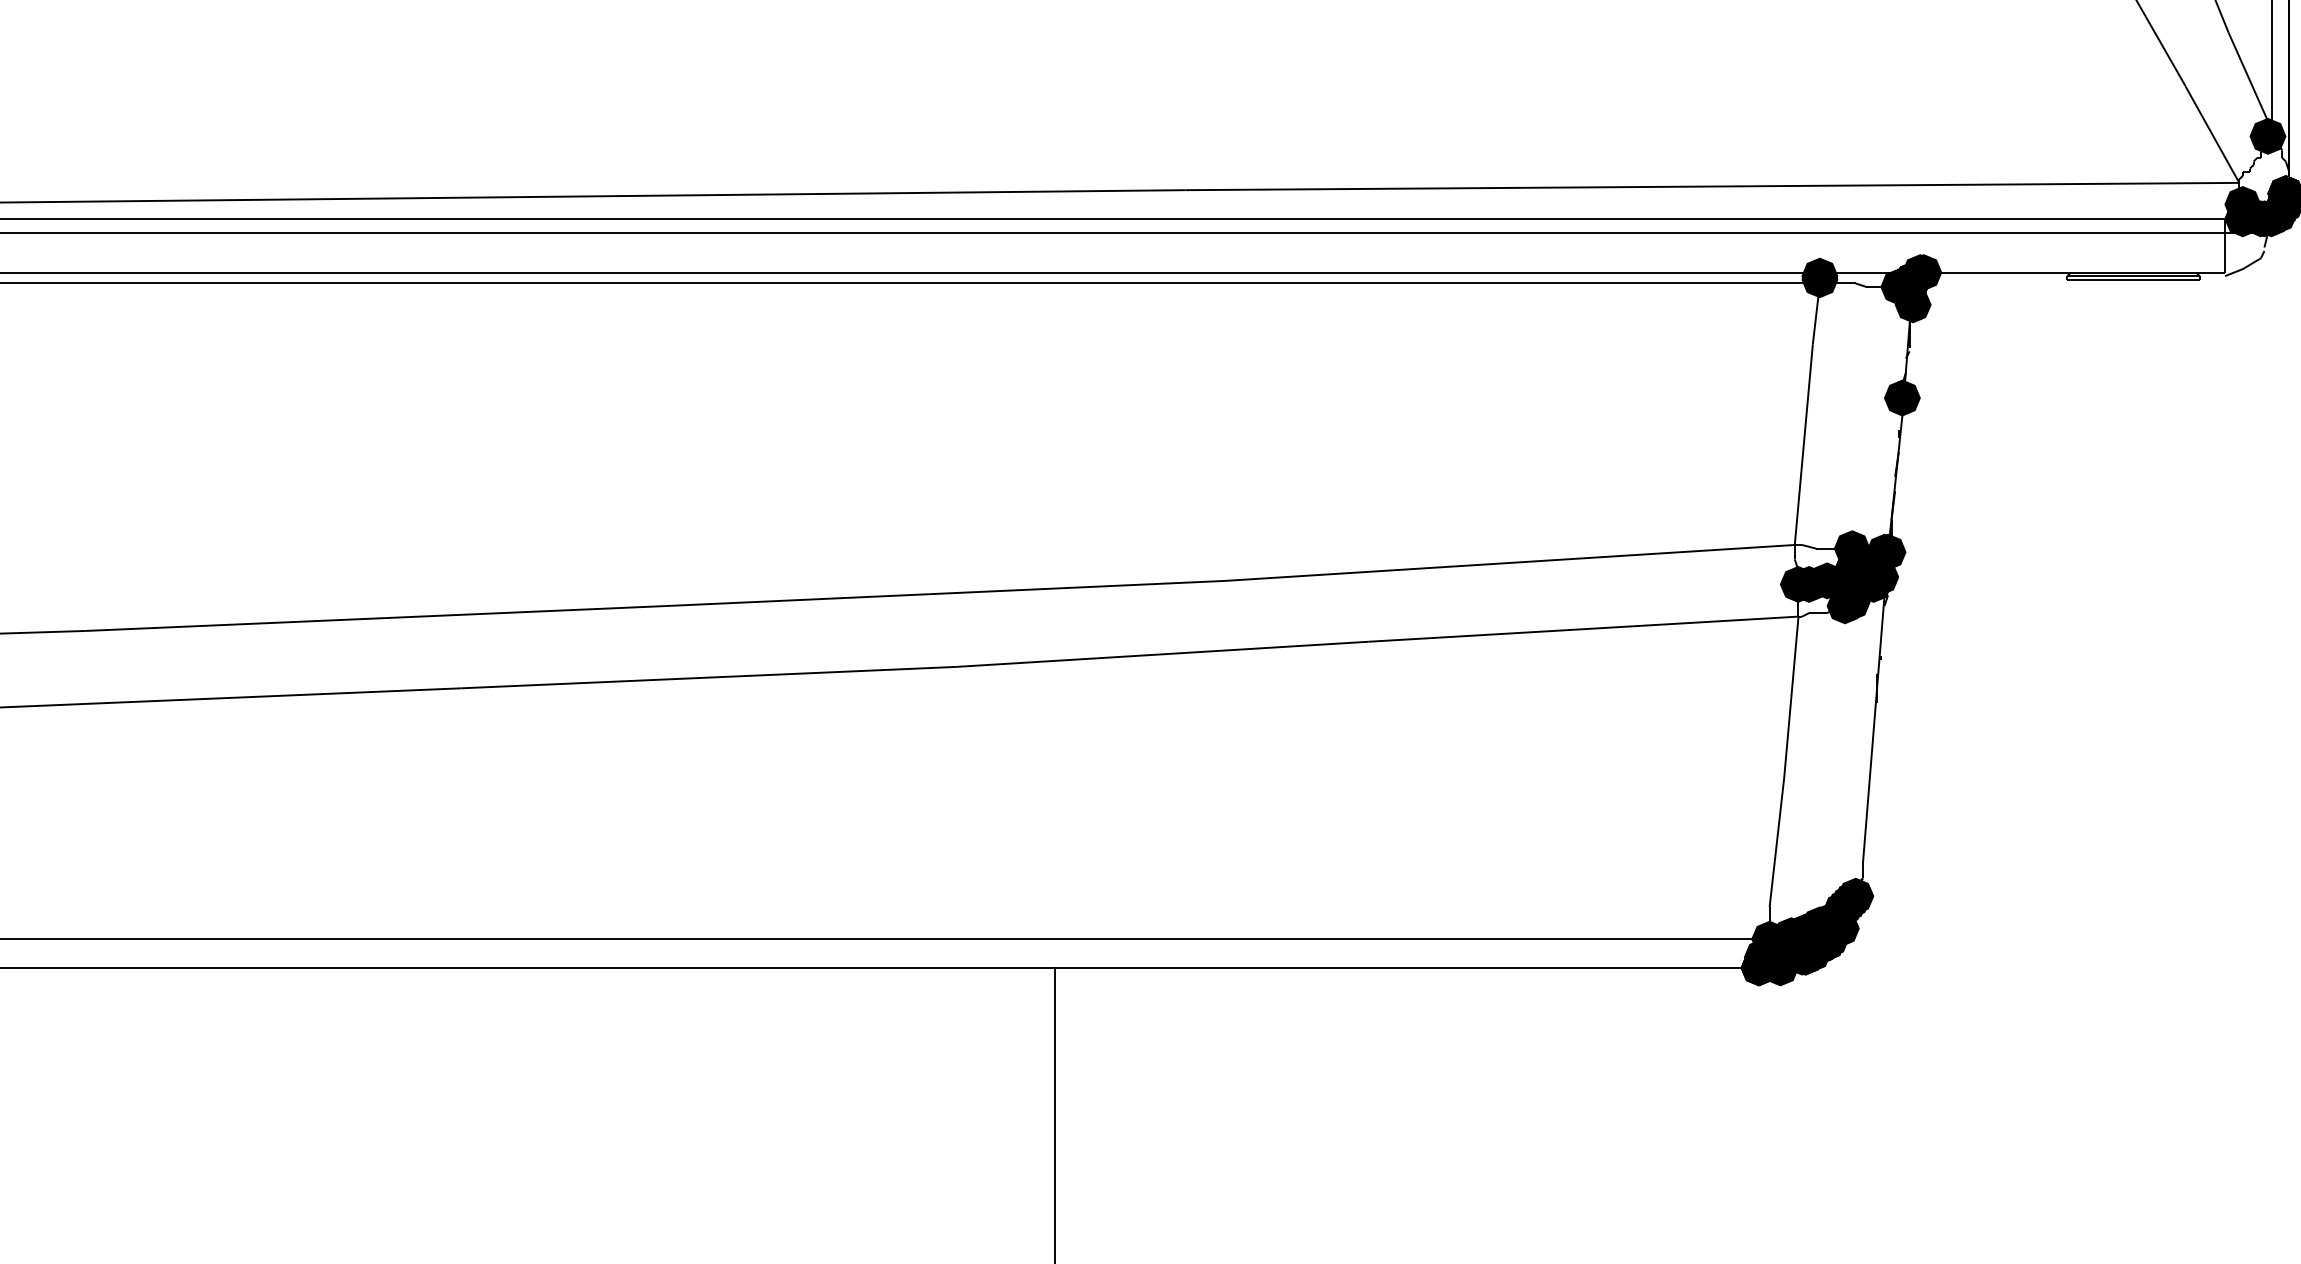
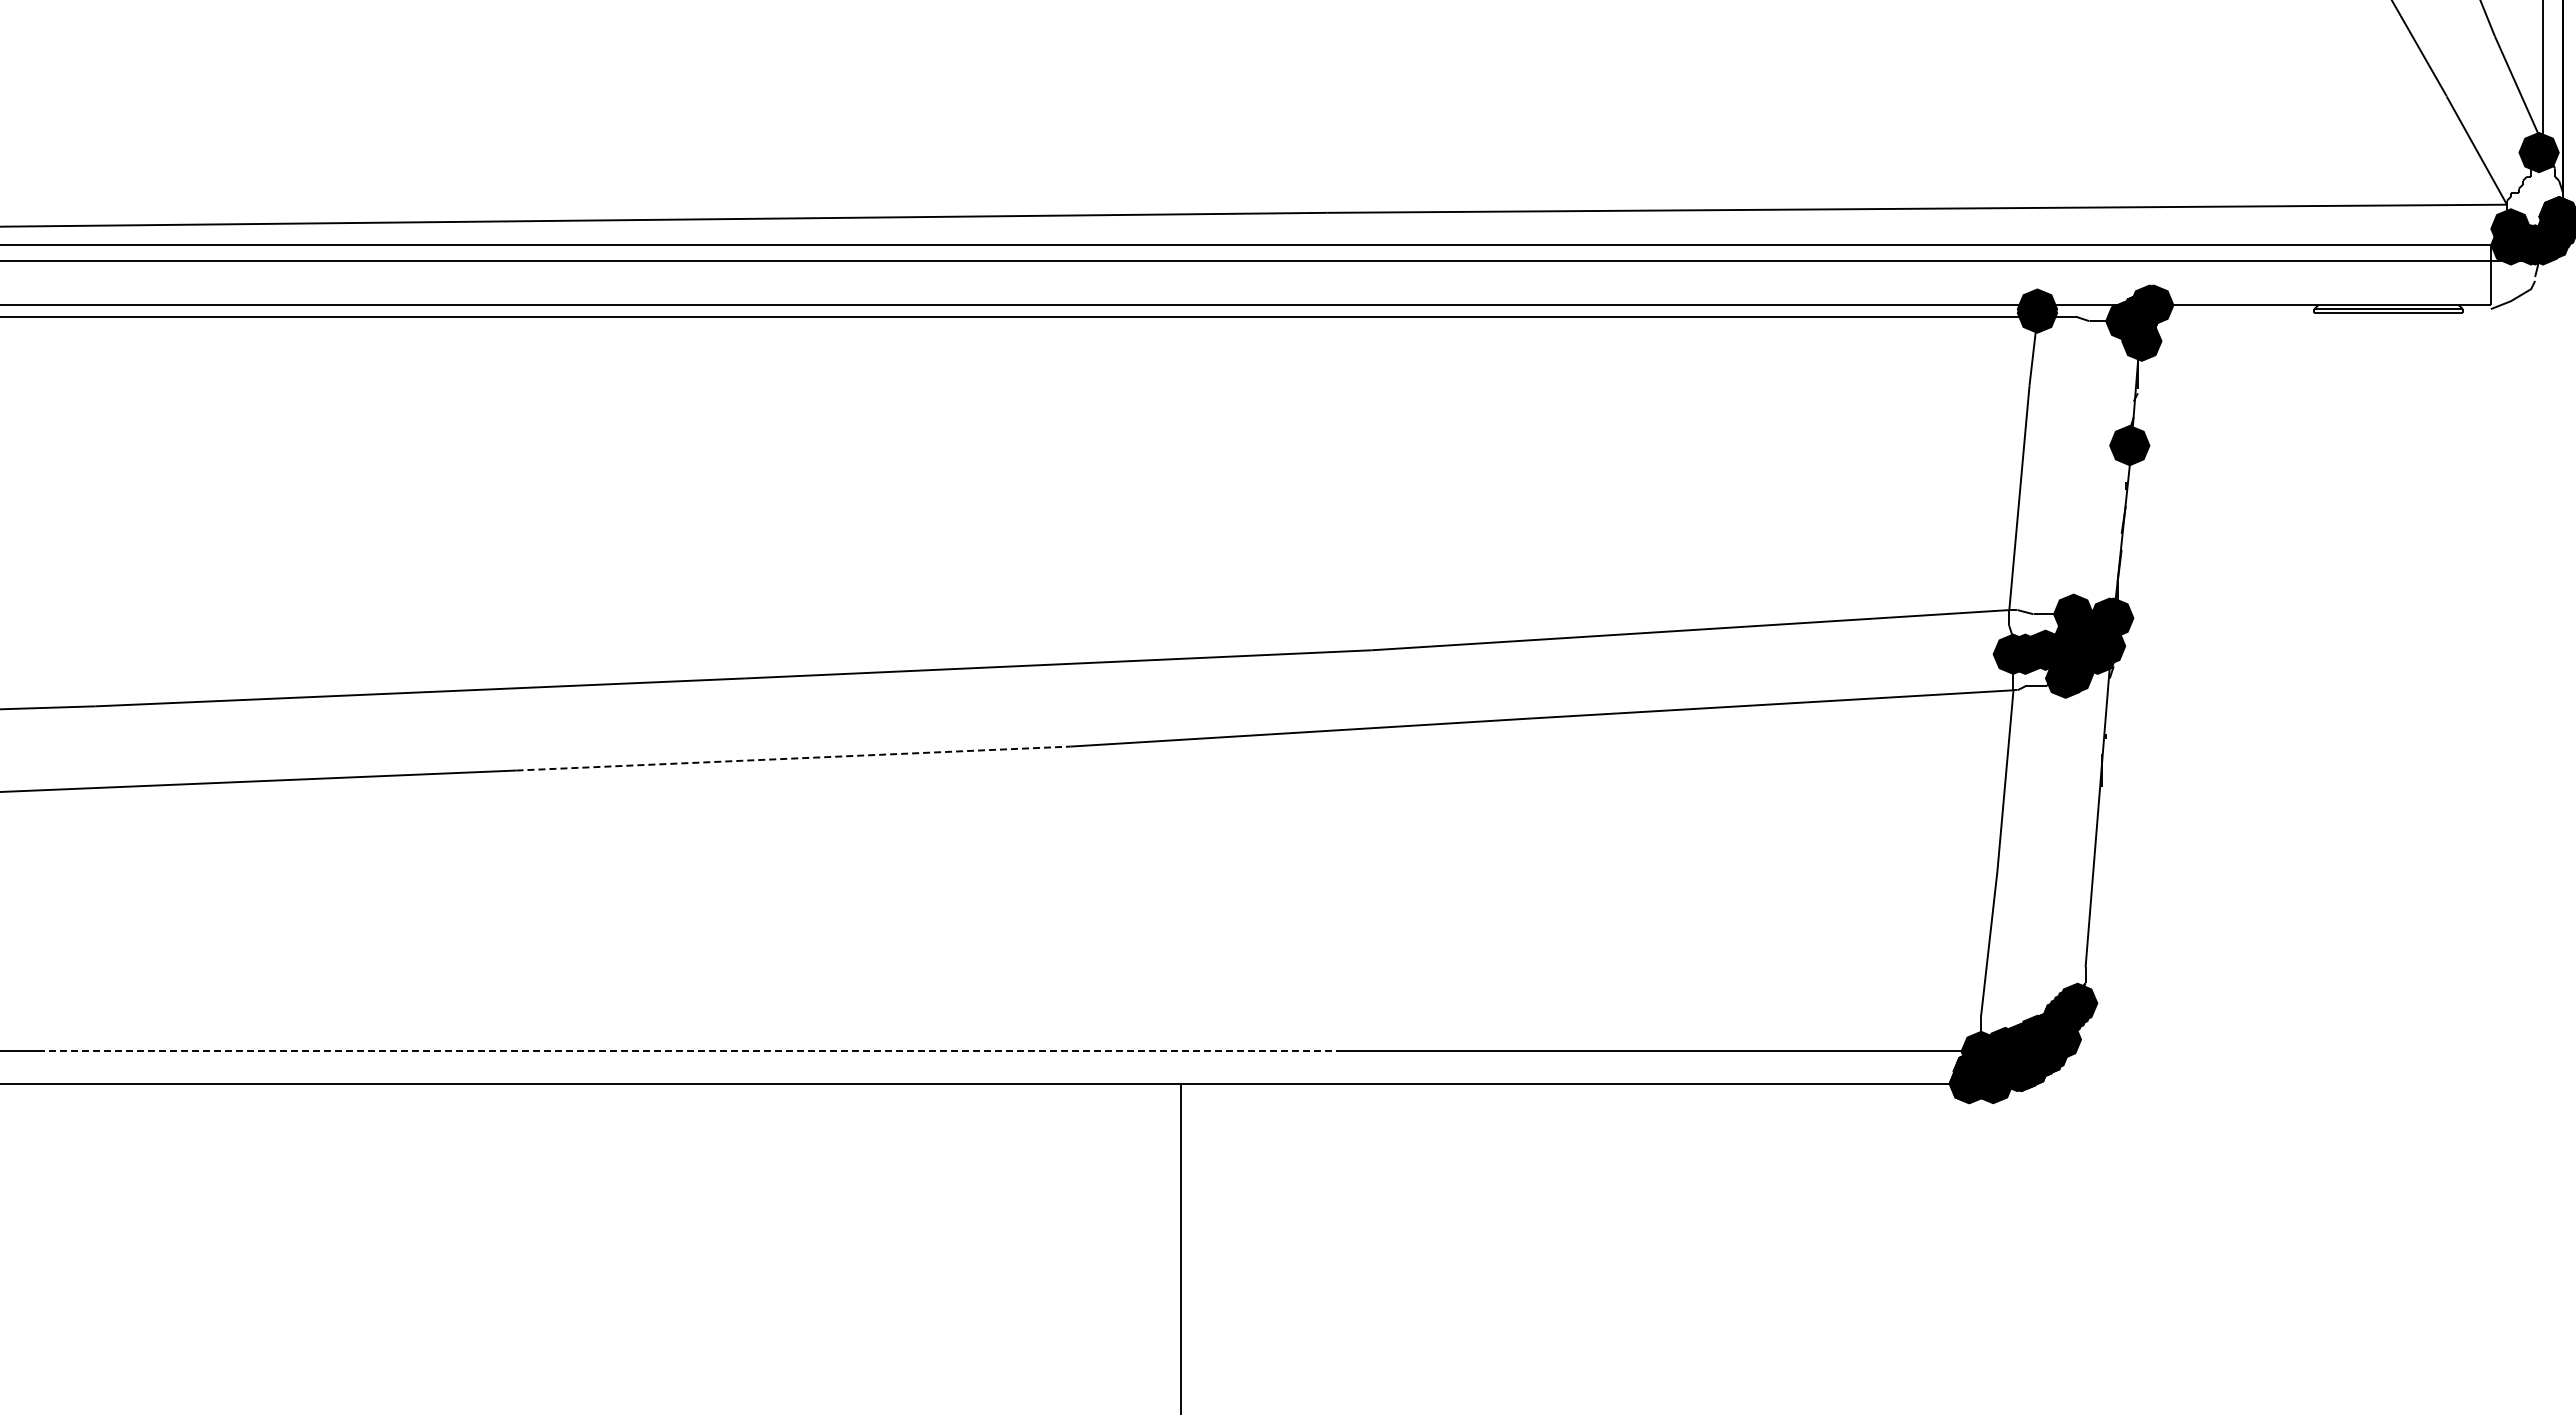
line: (708, 677) -> (793, 758), solid -> dashed
line: (616, 939) -> (690, 1051), solid -> dashed

